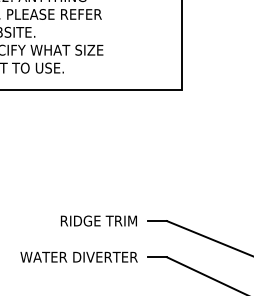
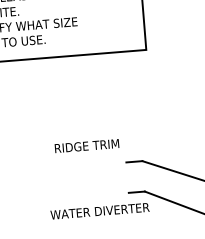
text: (98, 220) -> (86, 145), moved
text: (78, 256) -> (99, 210), moved

